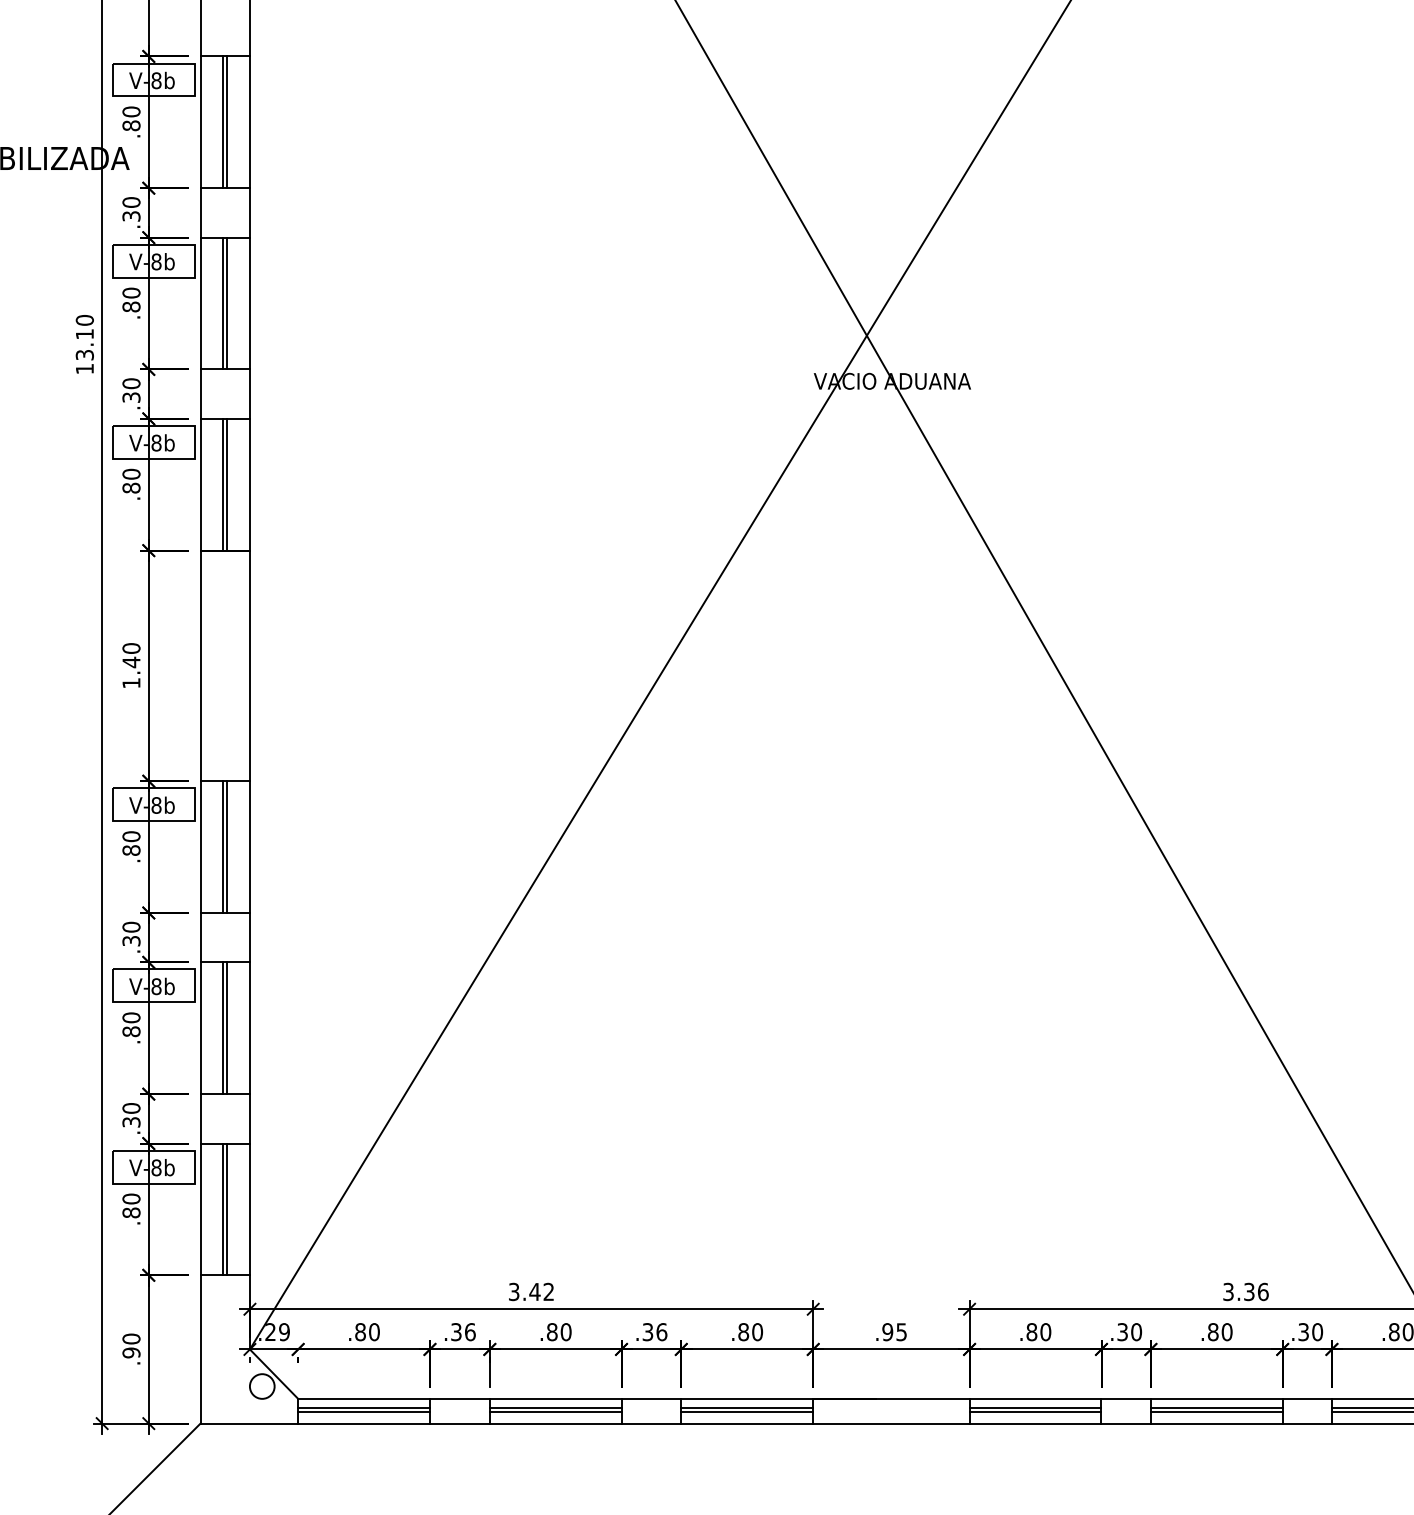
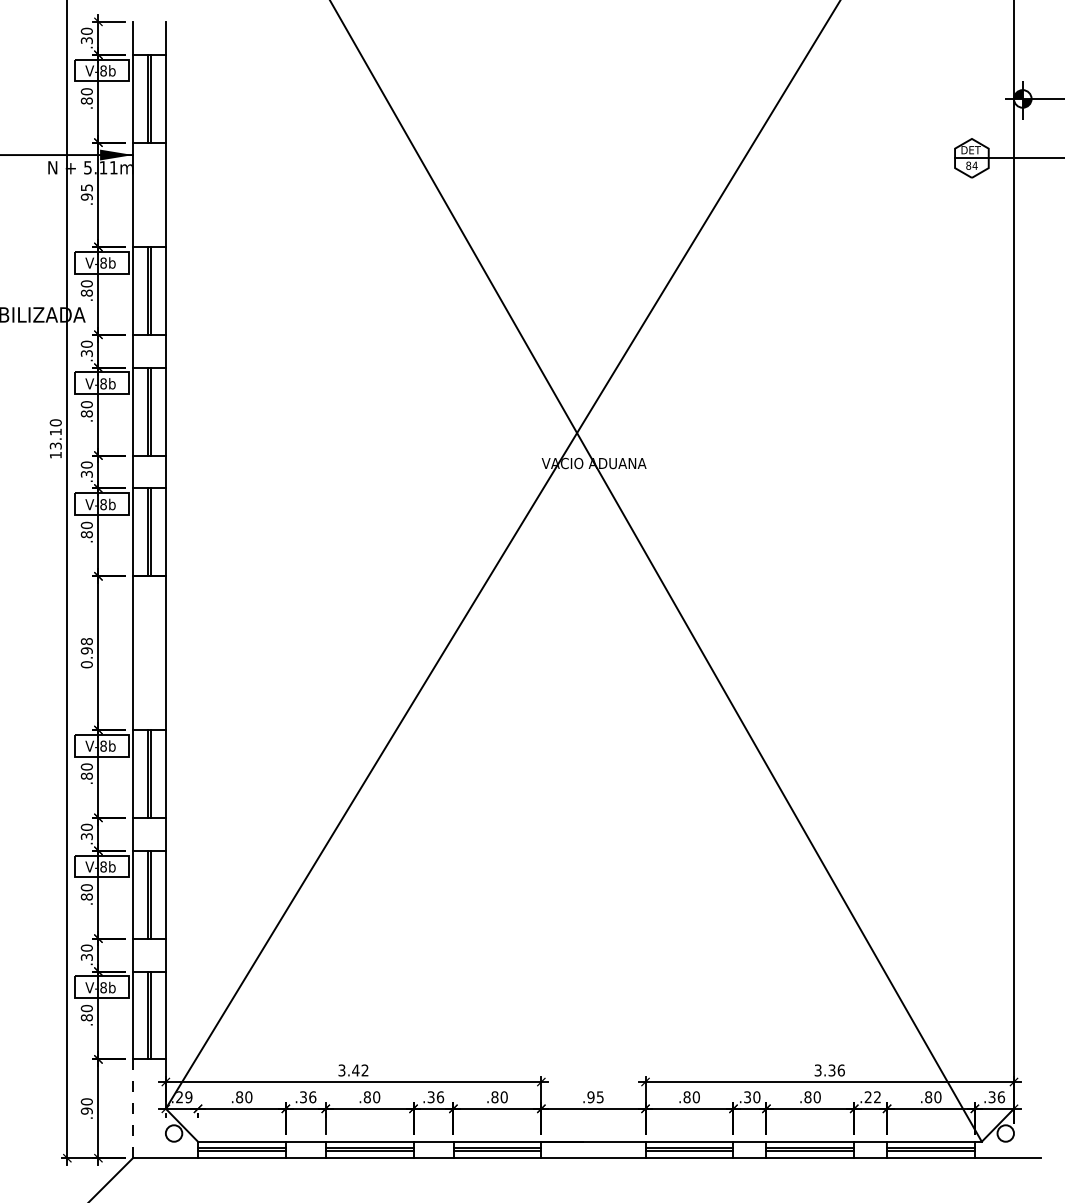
text: (130, 666) -> (86, 653), 1.40 -> 0.98
text: (1310, 1332) -> (872, 1097), .30 -> .22
line: (199, 1350) -> (132, 1109), solid -> dashed

